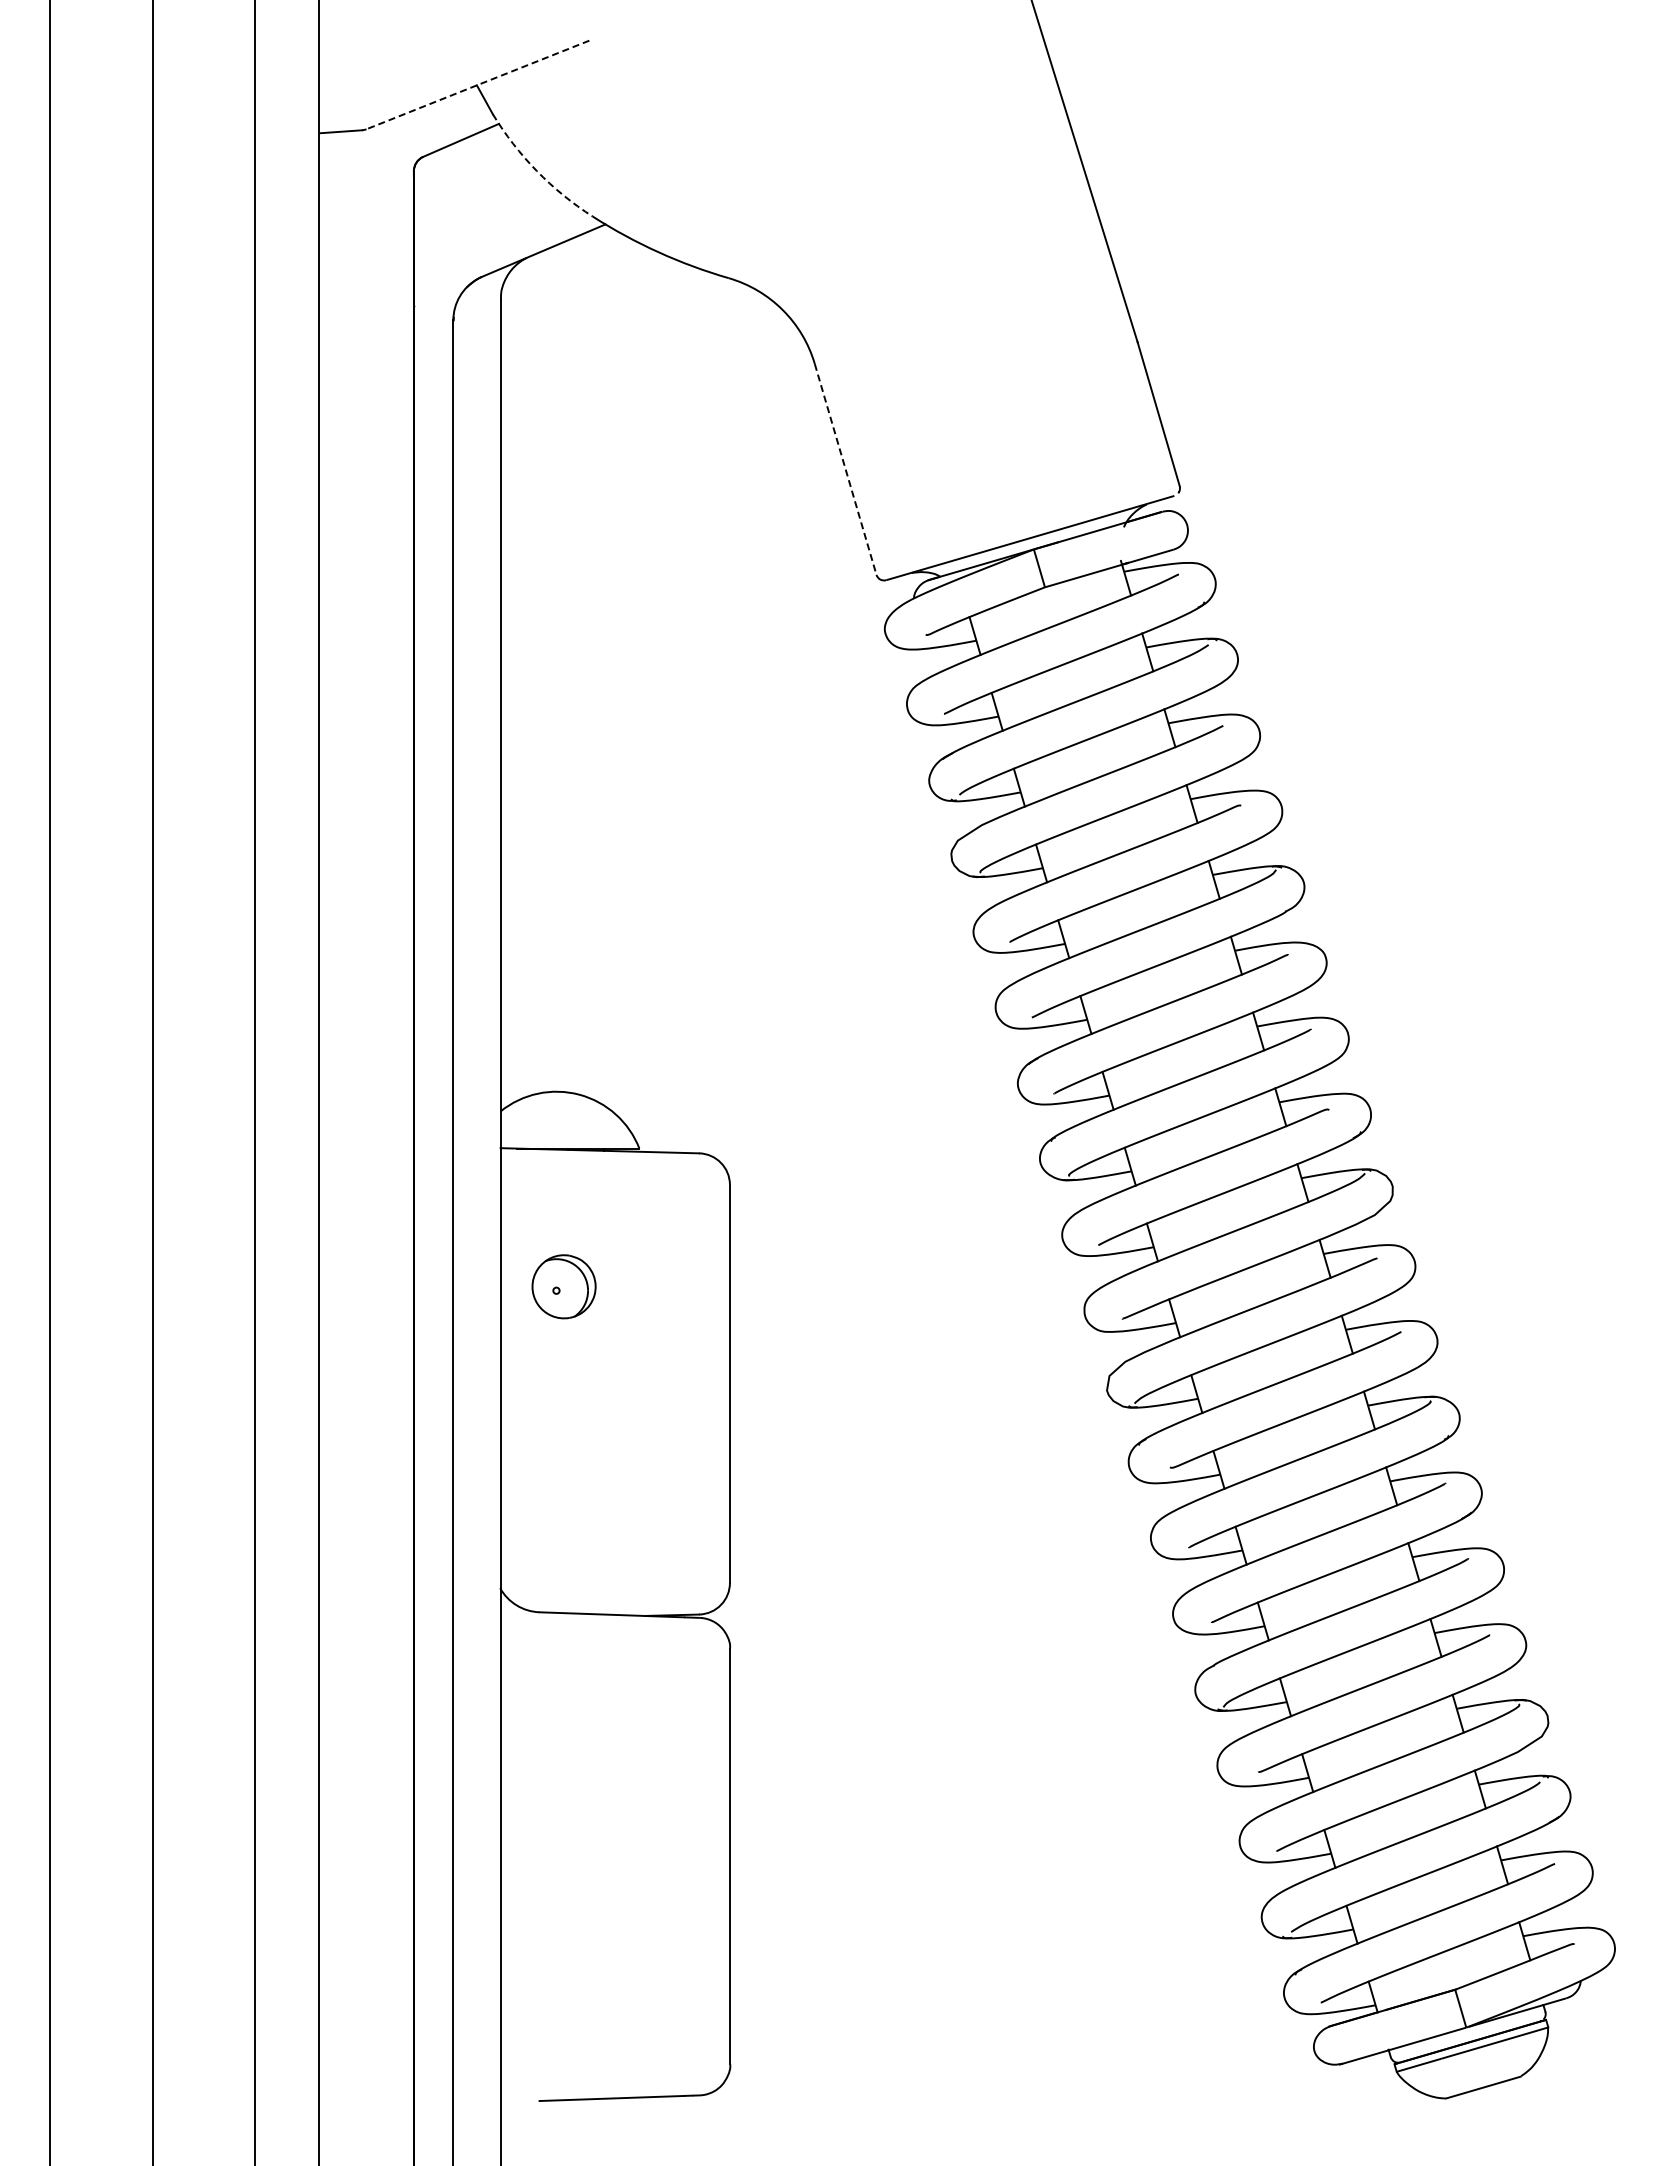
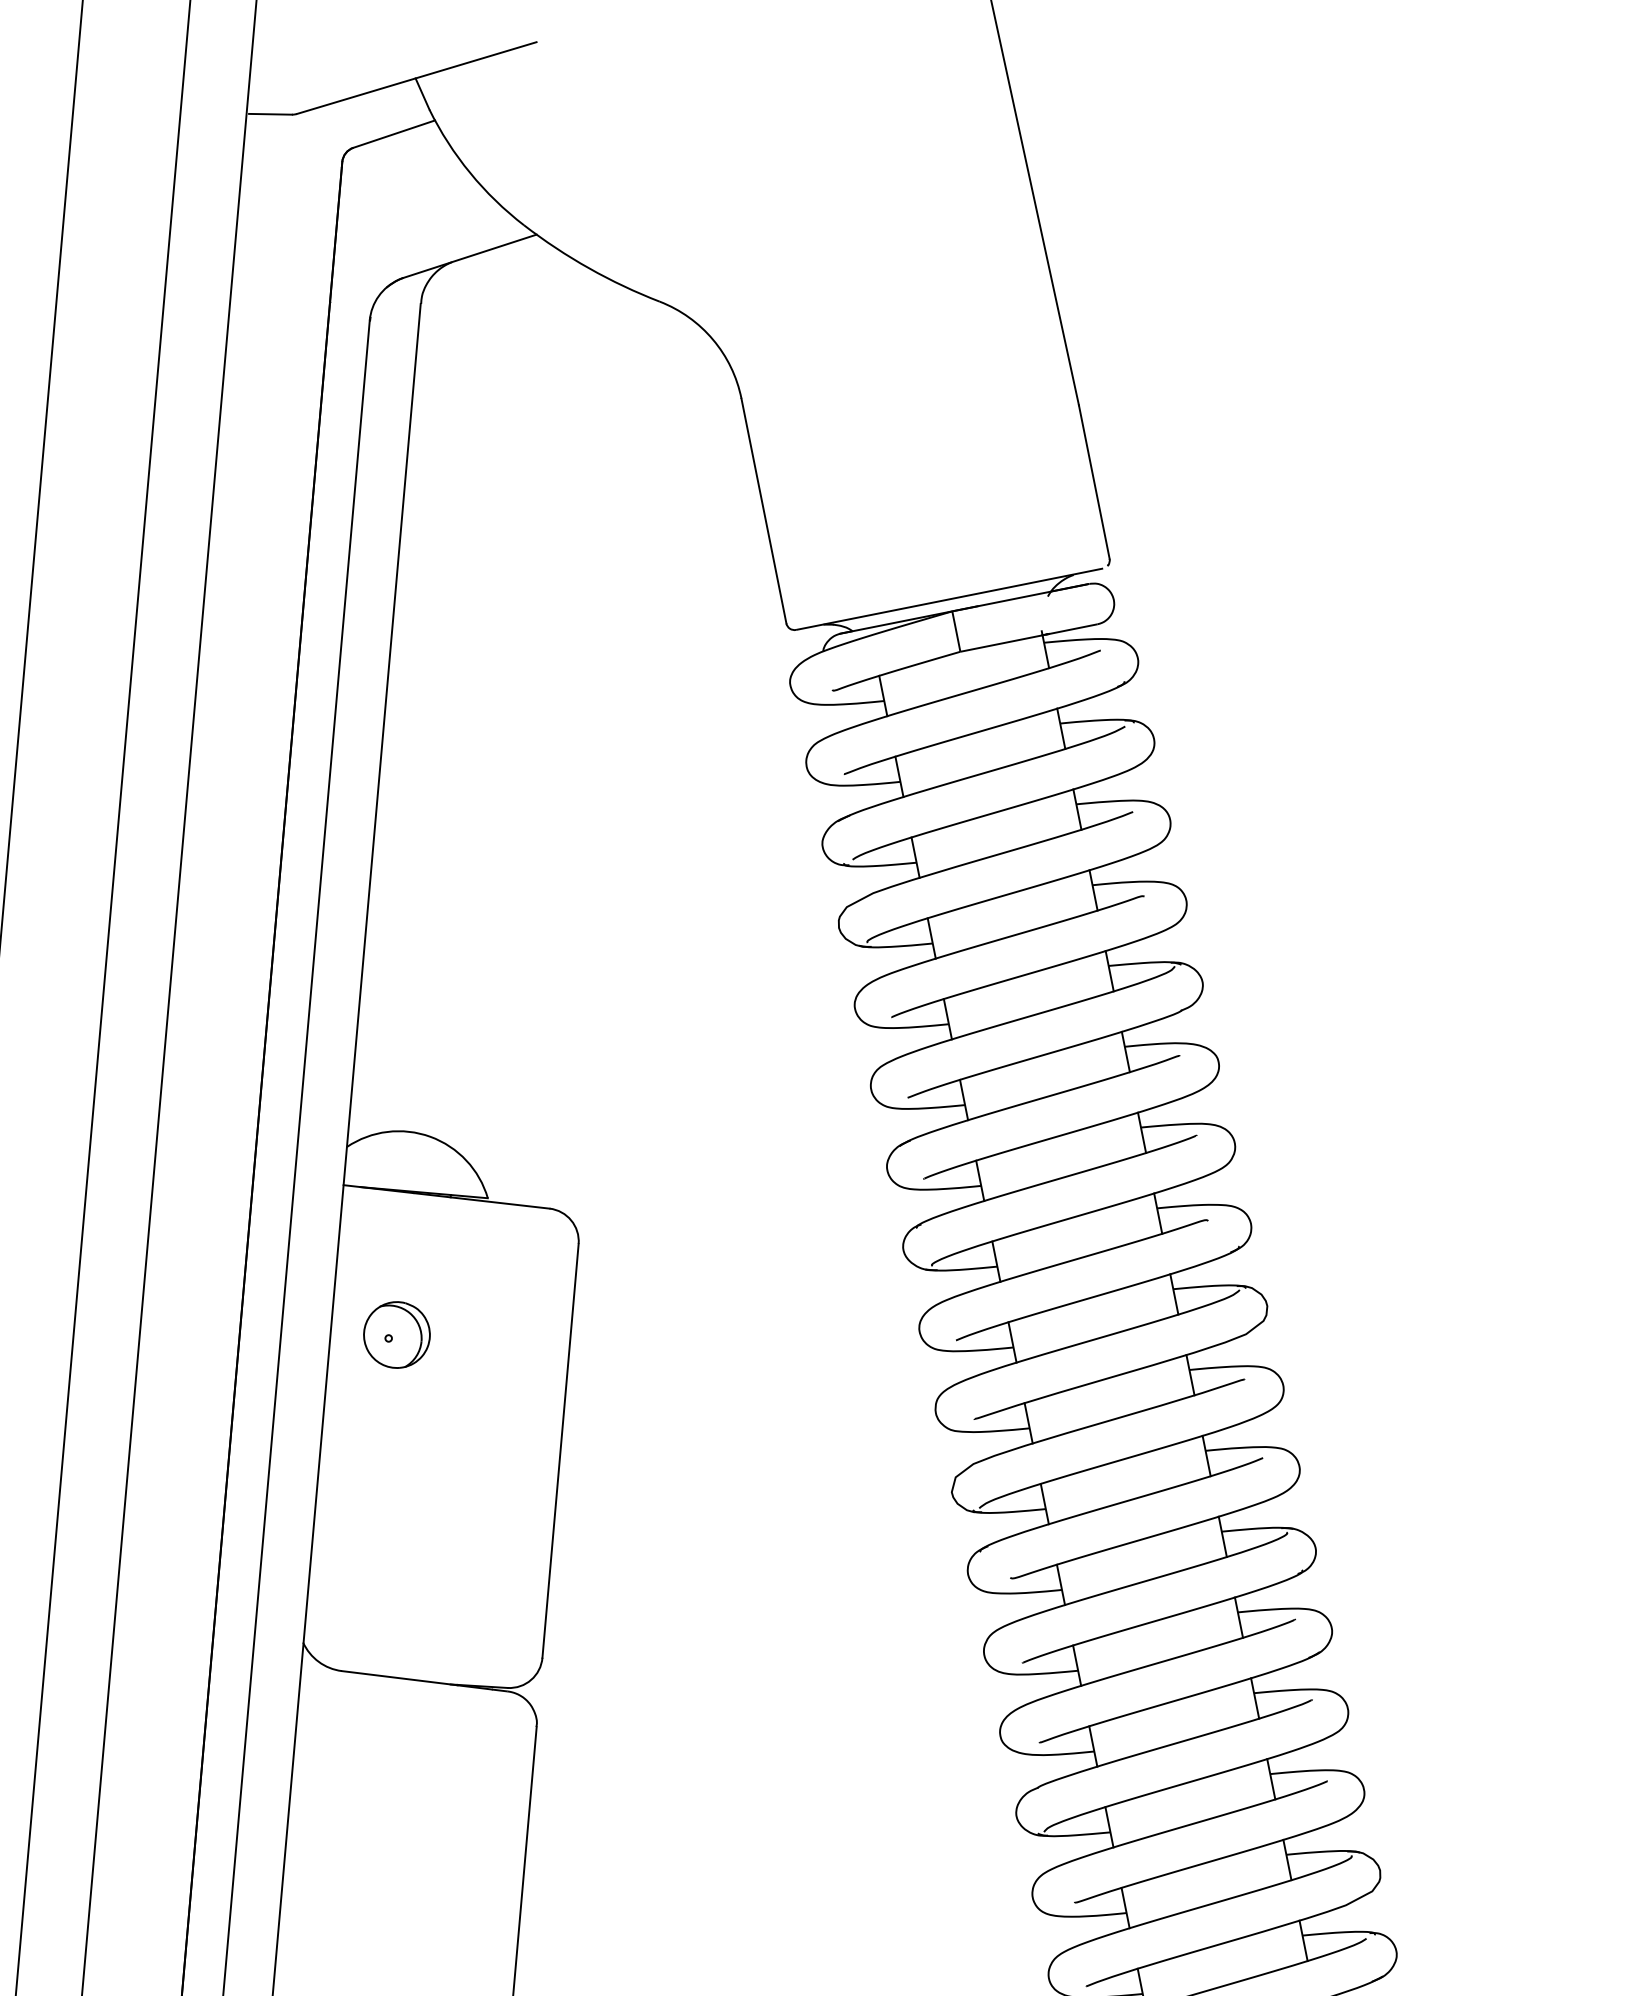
line: (477, 84) -> (416, 77), dashed -> solid
arc: (536, 171) -> (469, 173), dashed -> solid
line: (845, 469) -> (763, 511), dashed -> solid

